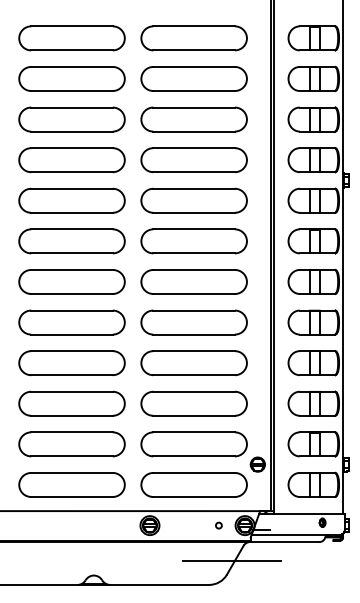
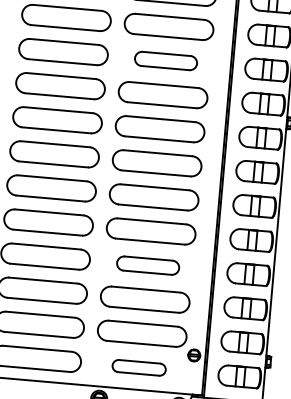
part: (193, 119) -> (165, 60), size x0.7
part: (193, 363) -> (147, 265), size x0.7
part: (193, 484) -> (138, 367), size x0.6

